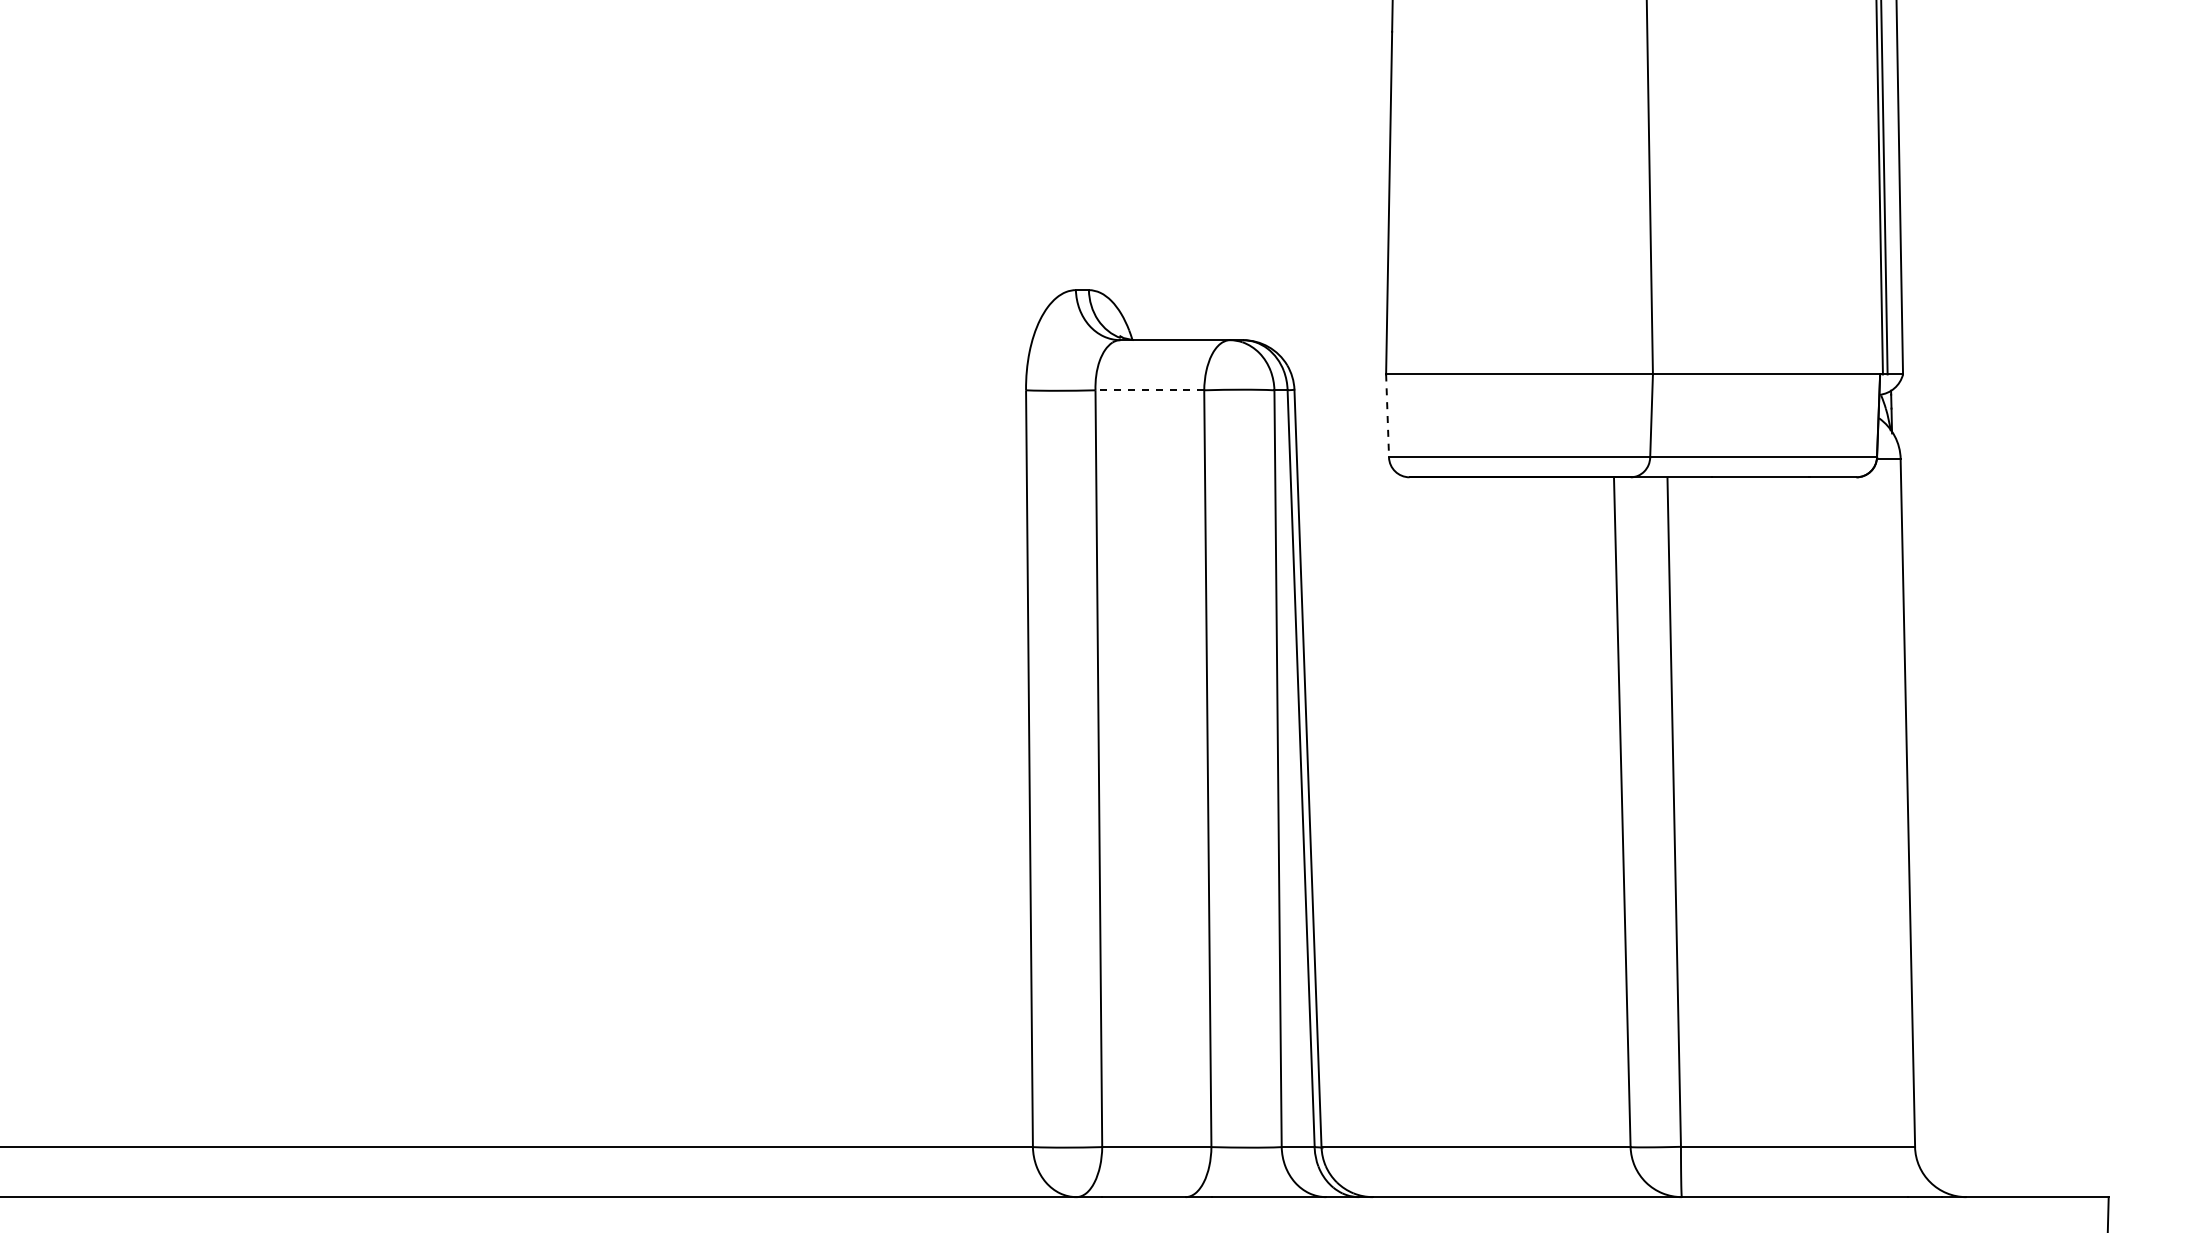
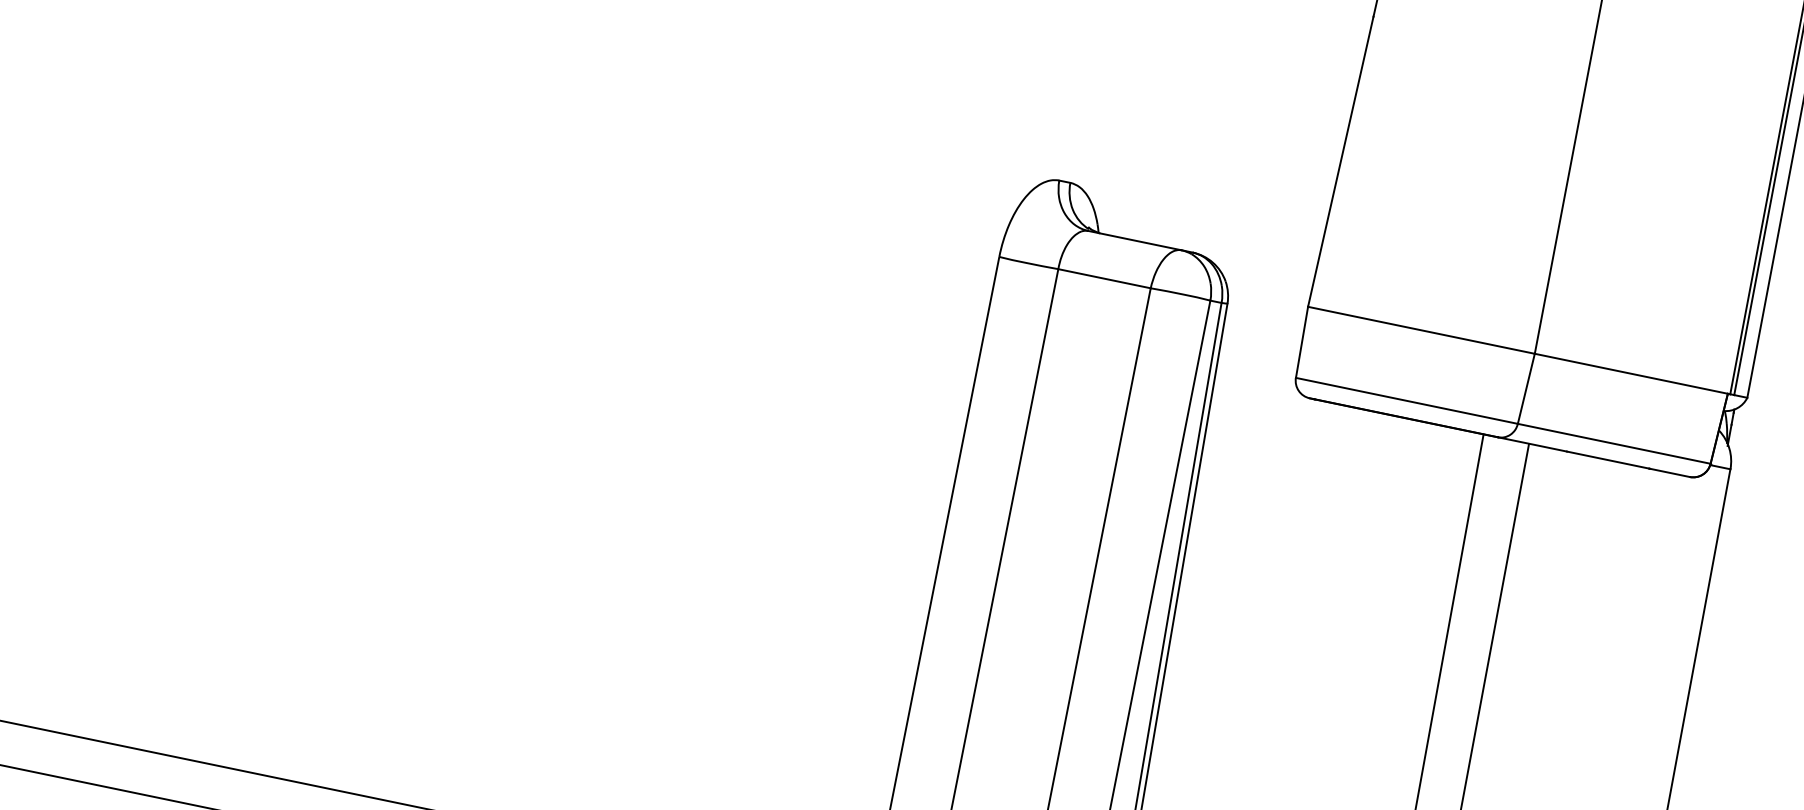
line: (1149, 390) -> (1104, 278), dashed -> solid
line: (1387, 415) -> (1302, 341), dashed -> solid

